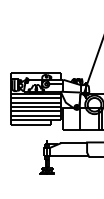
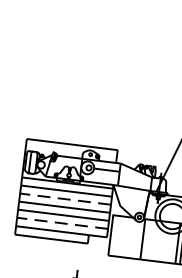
line: (36, 102) -> (66, 199), solid -> dashed
line: (36, 115) -> (63, 223), solid -> dashed

